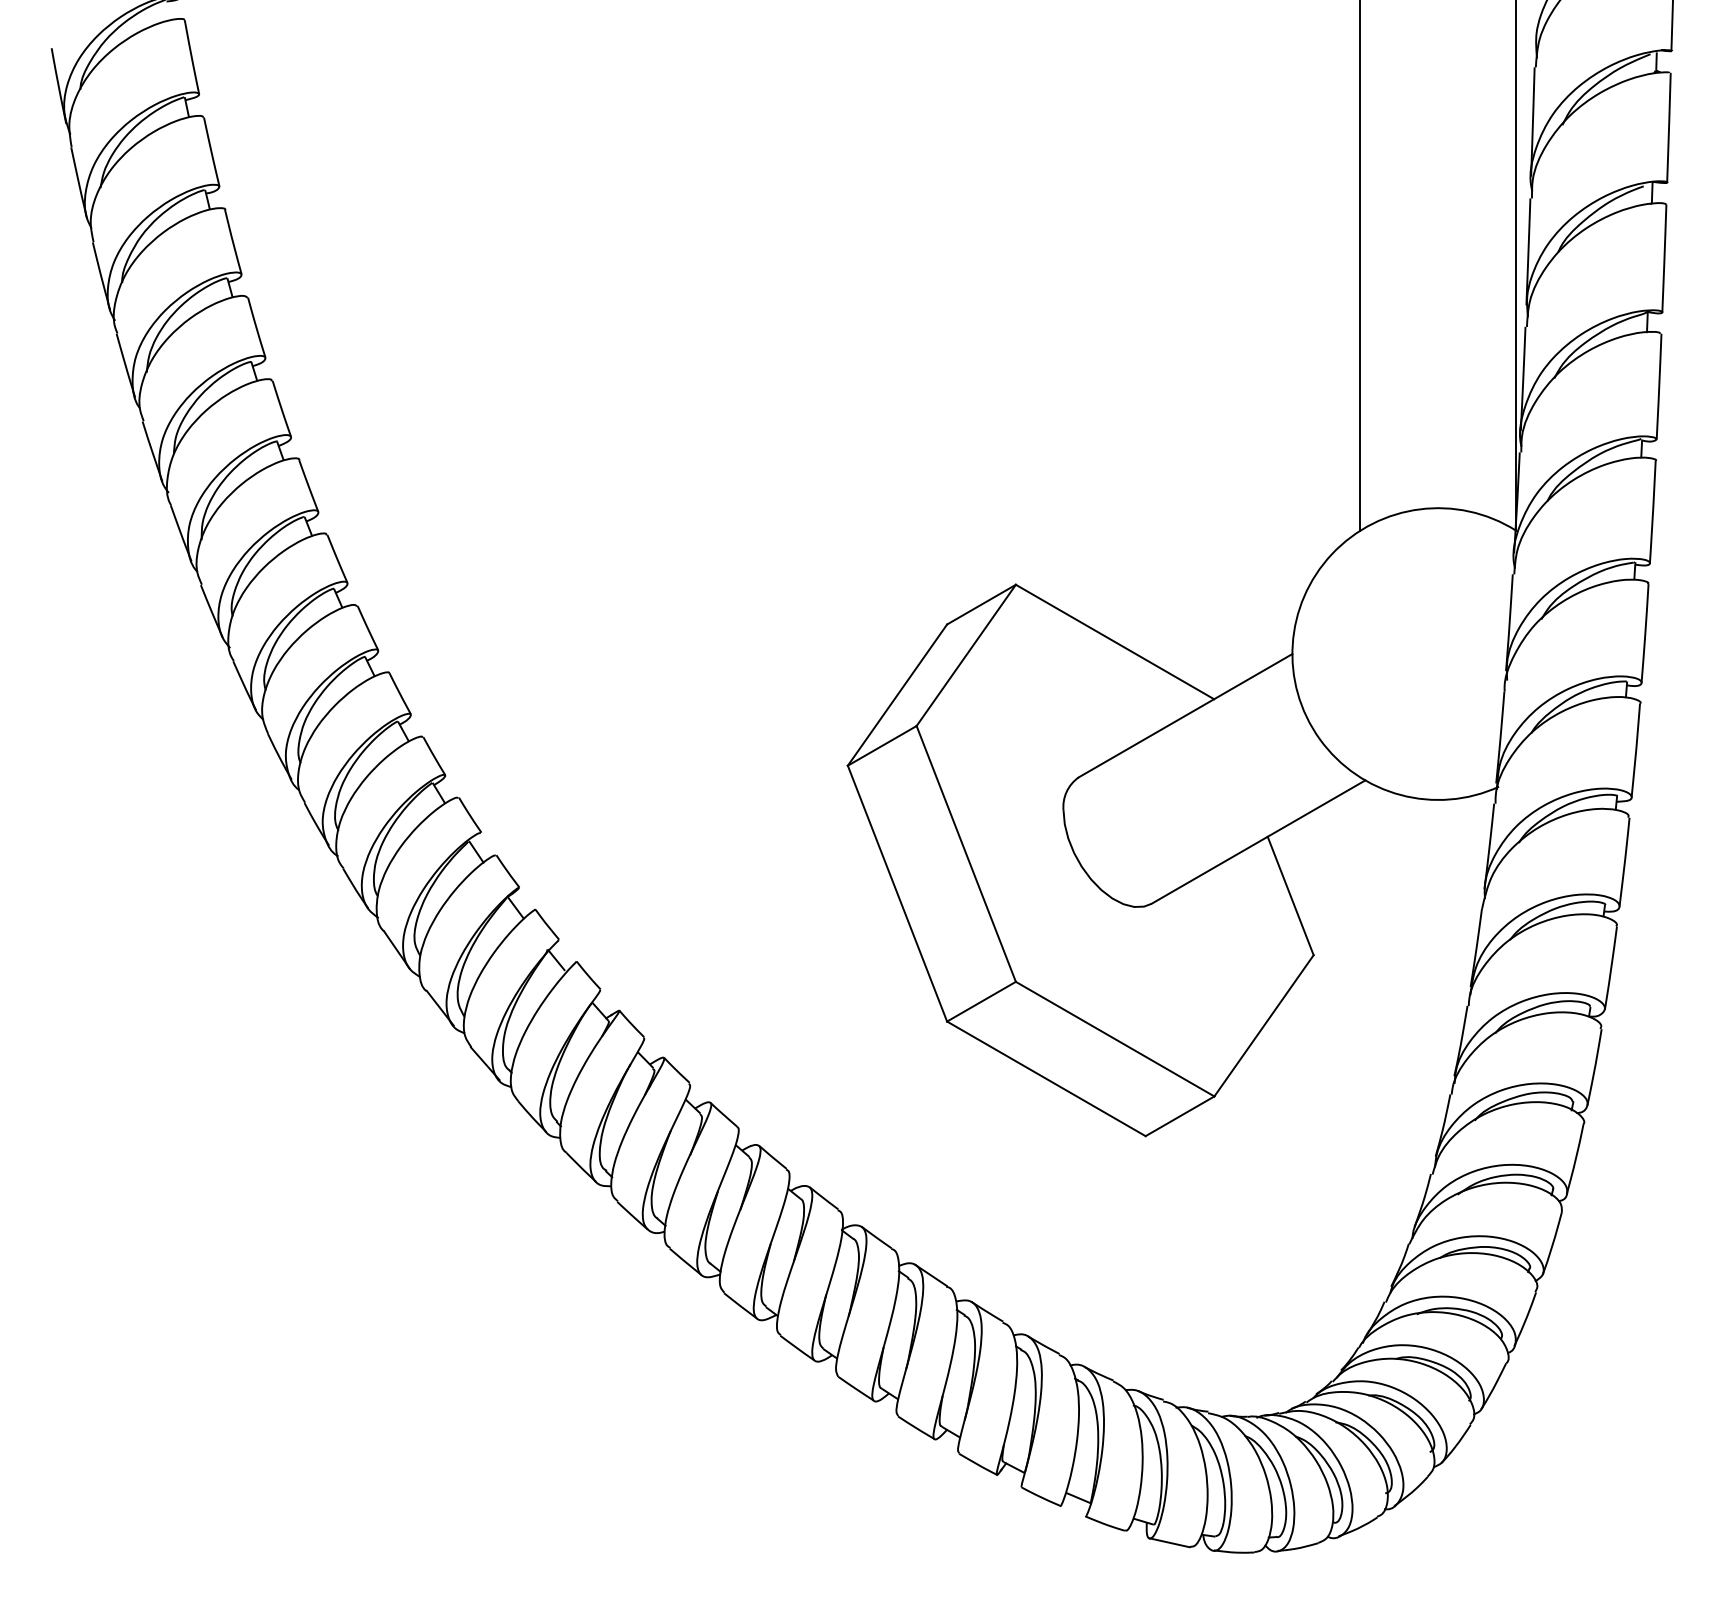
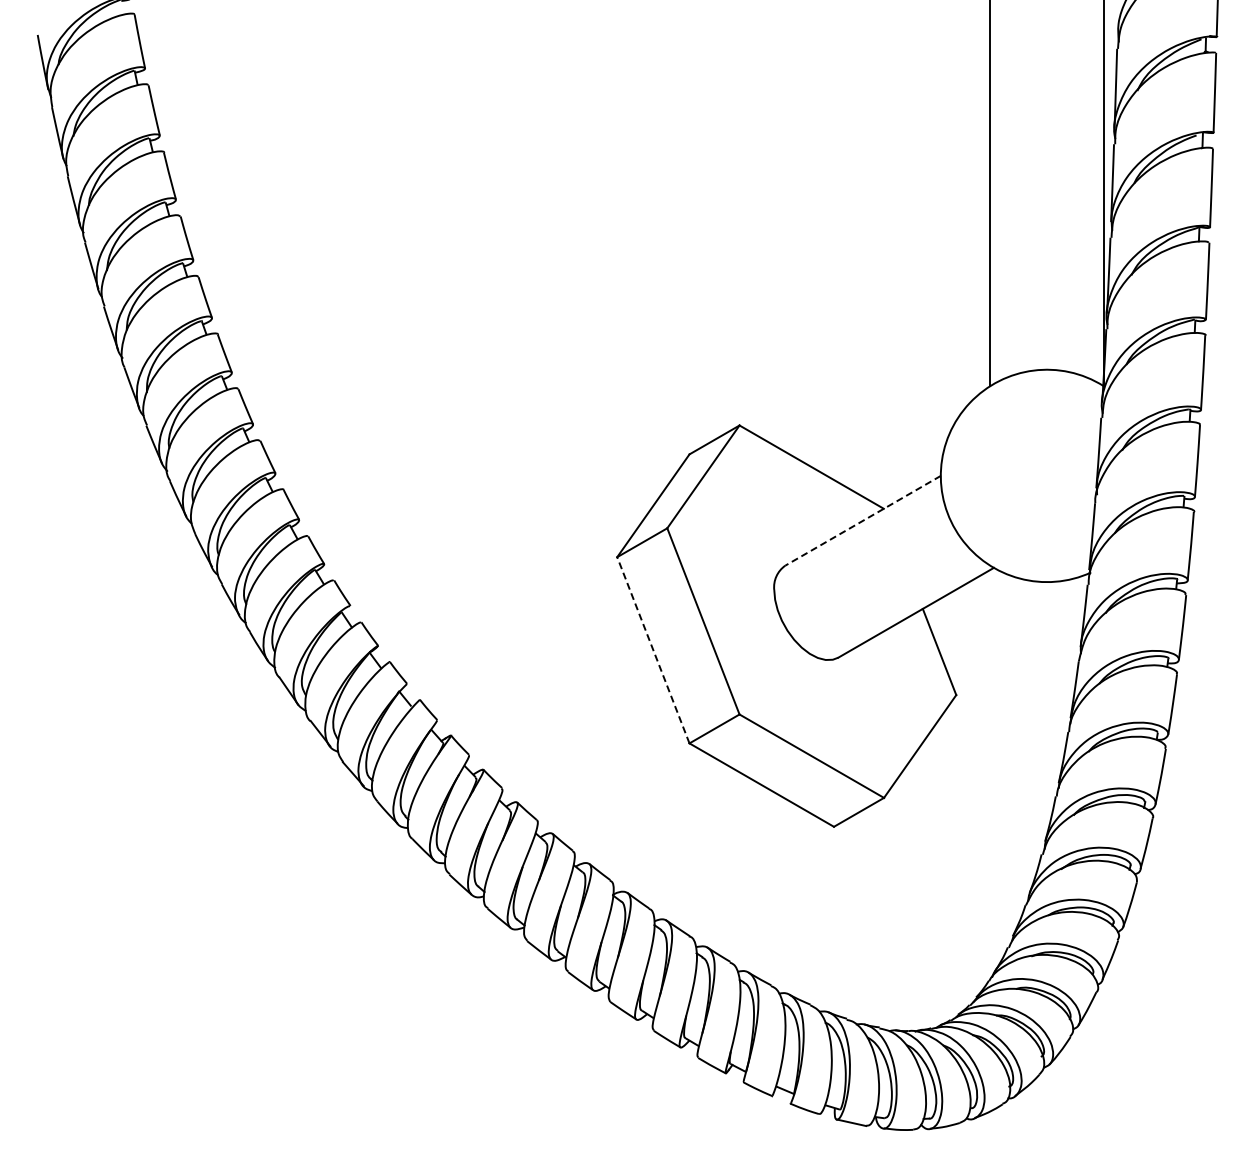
line: (1186, 715) -> (863, 520), solid -> dashed
line: (897, 893) -> (653, 650), solid -> dashed

